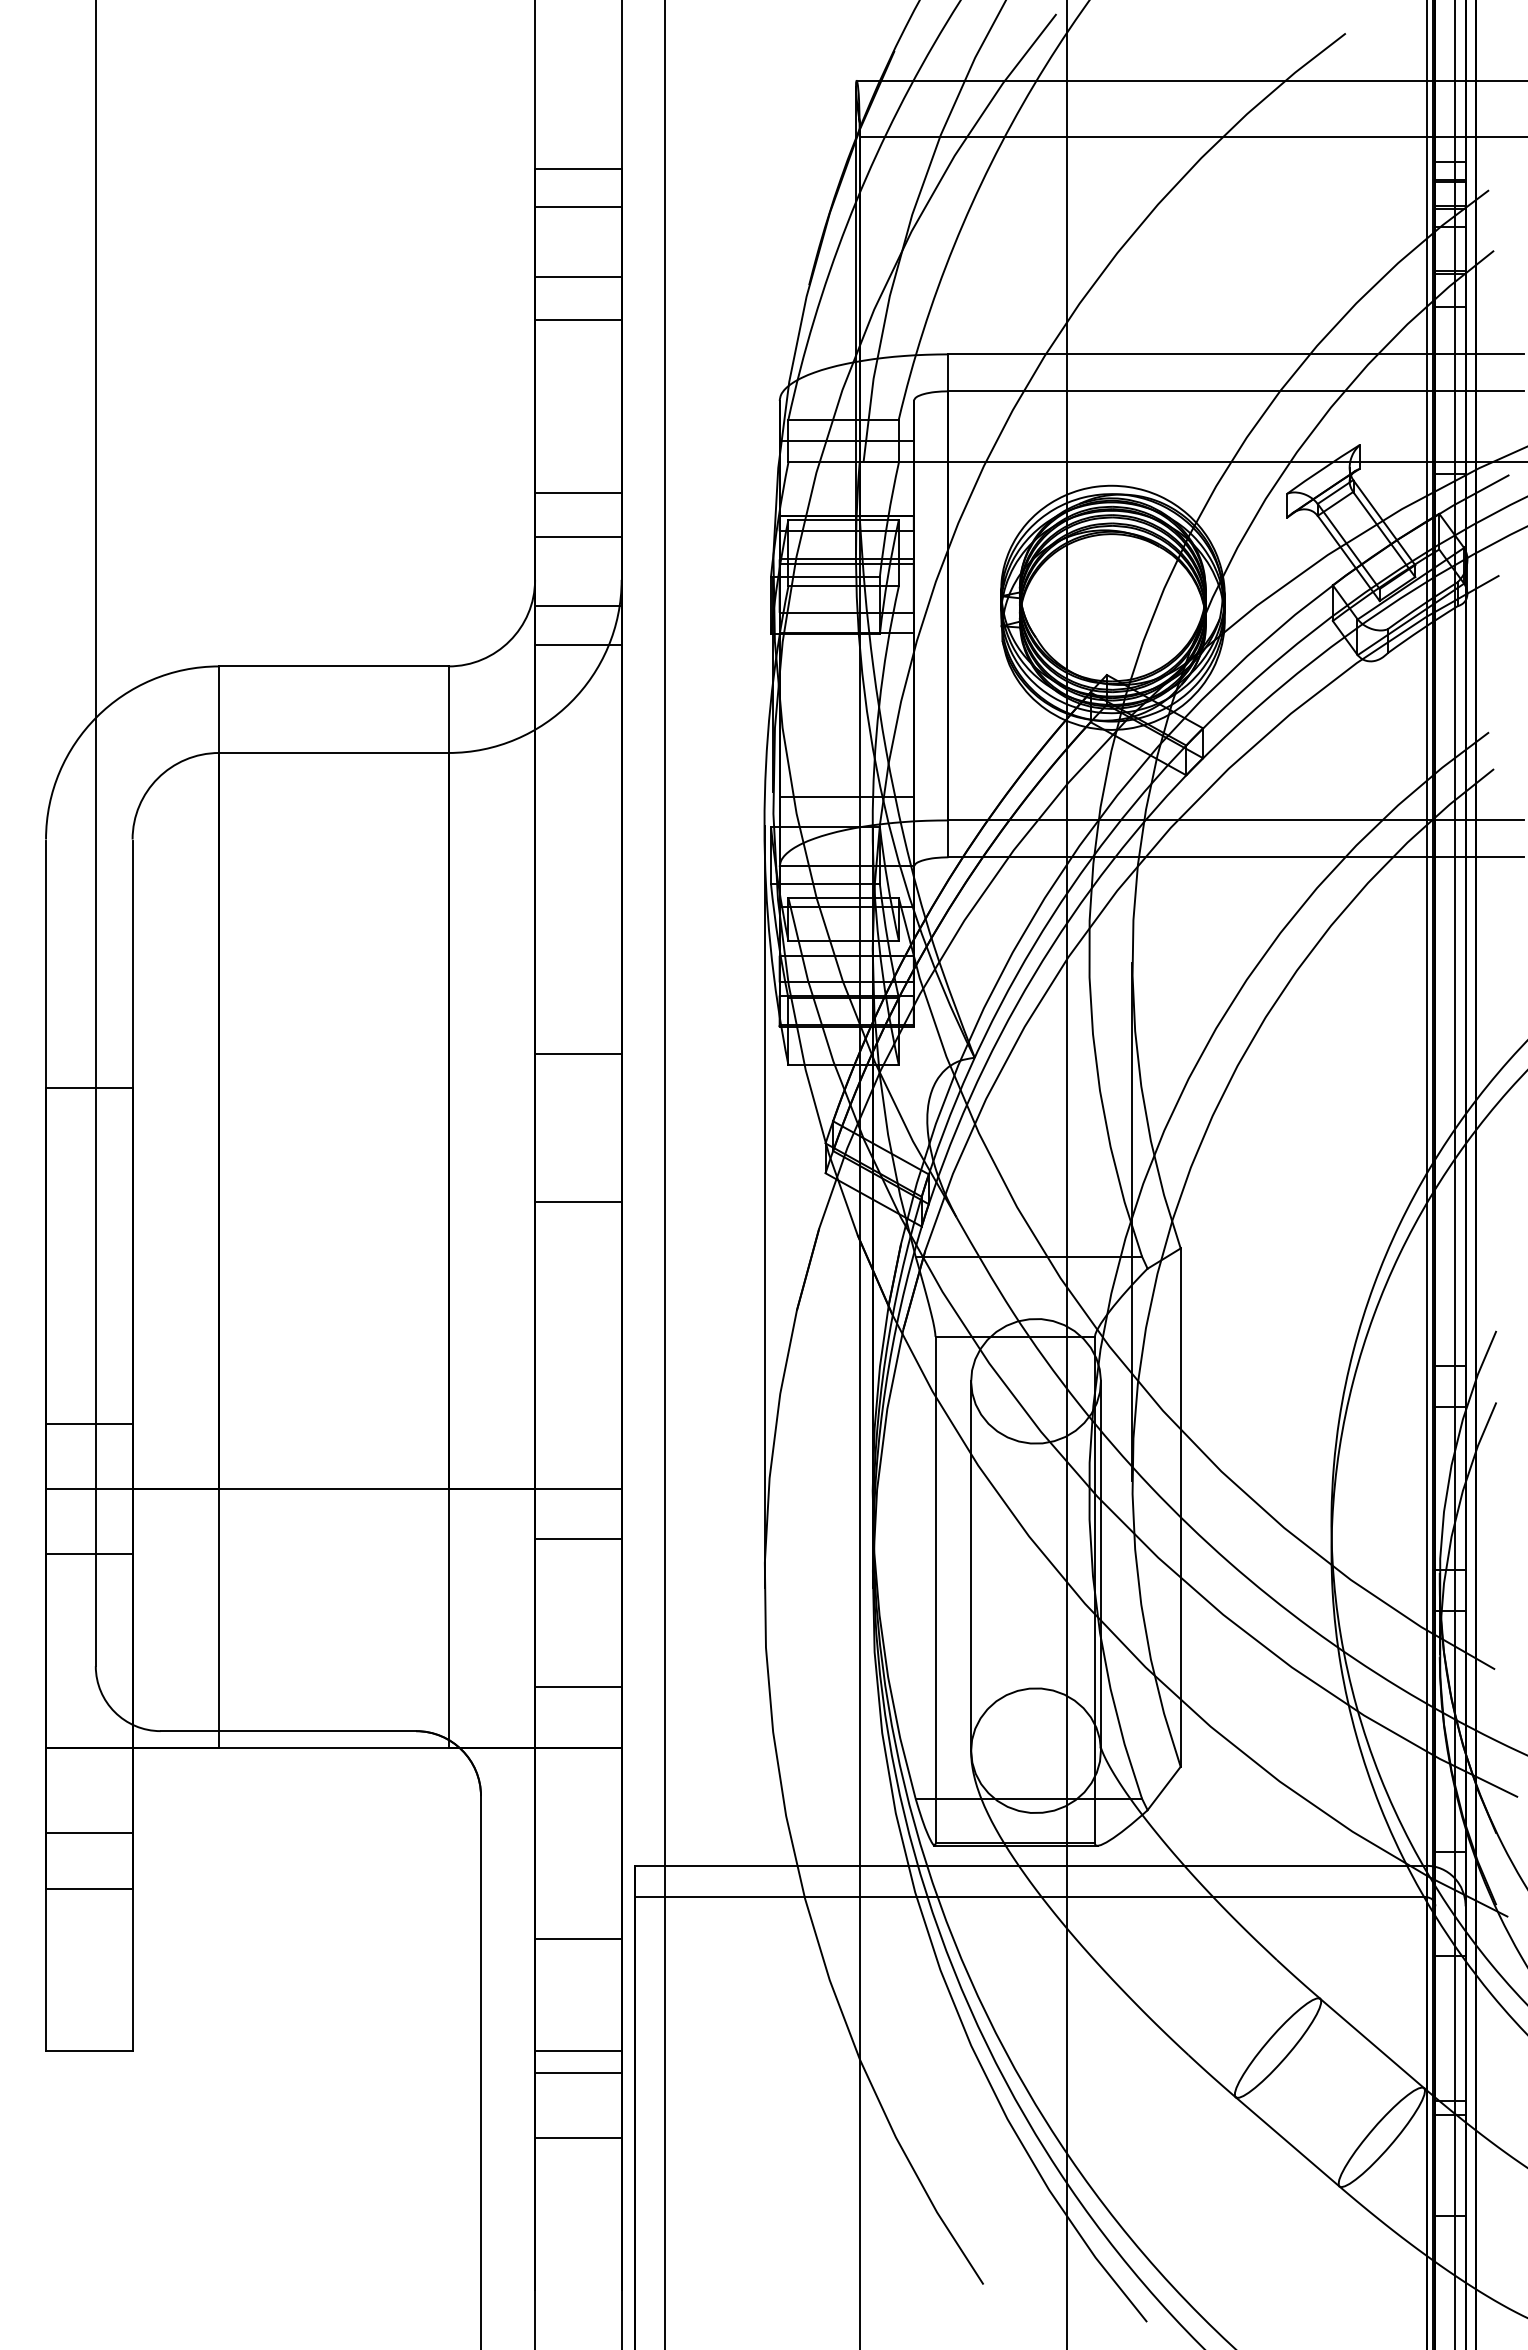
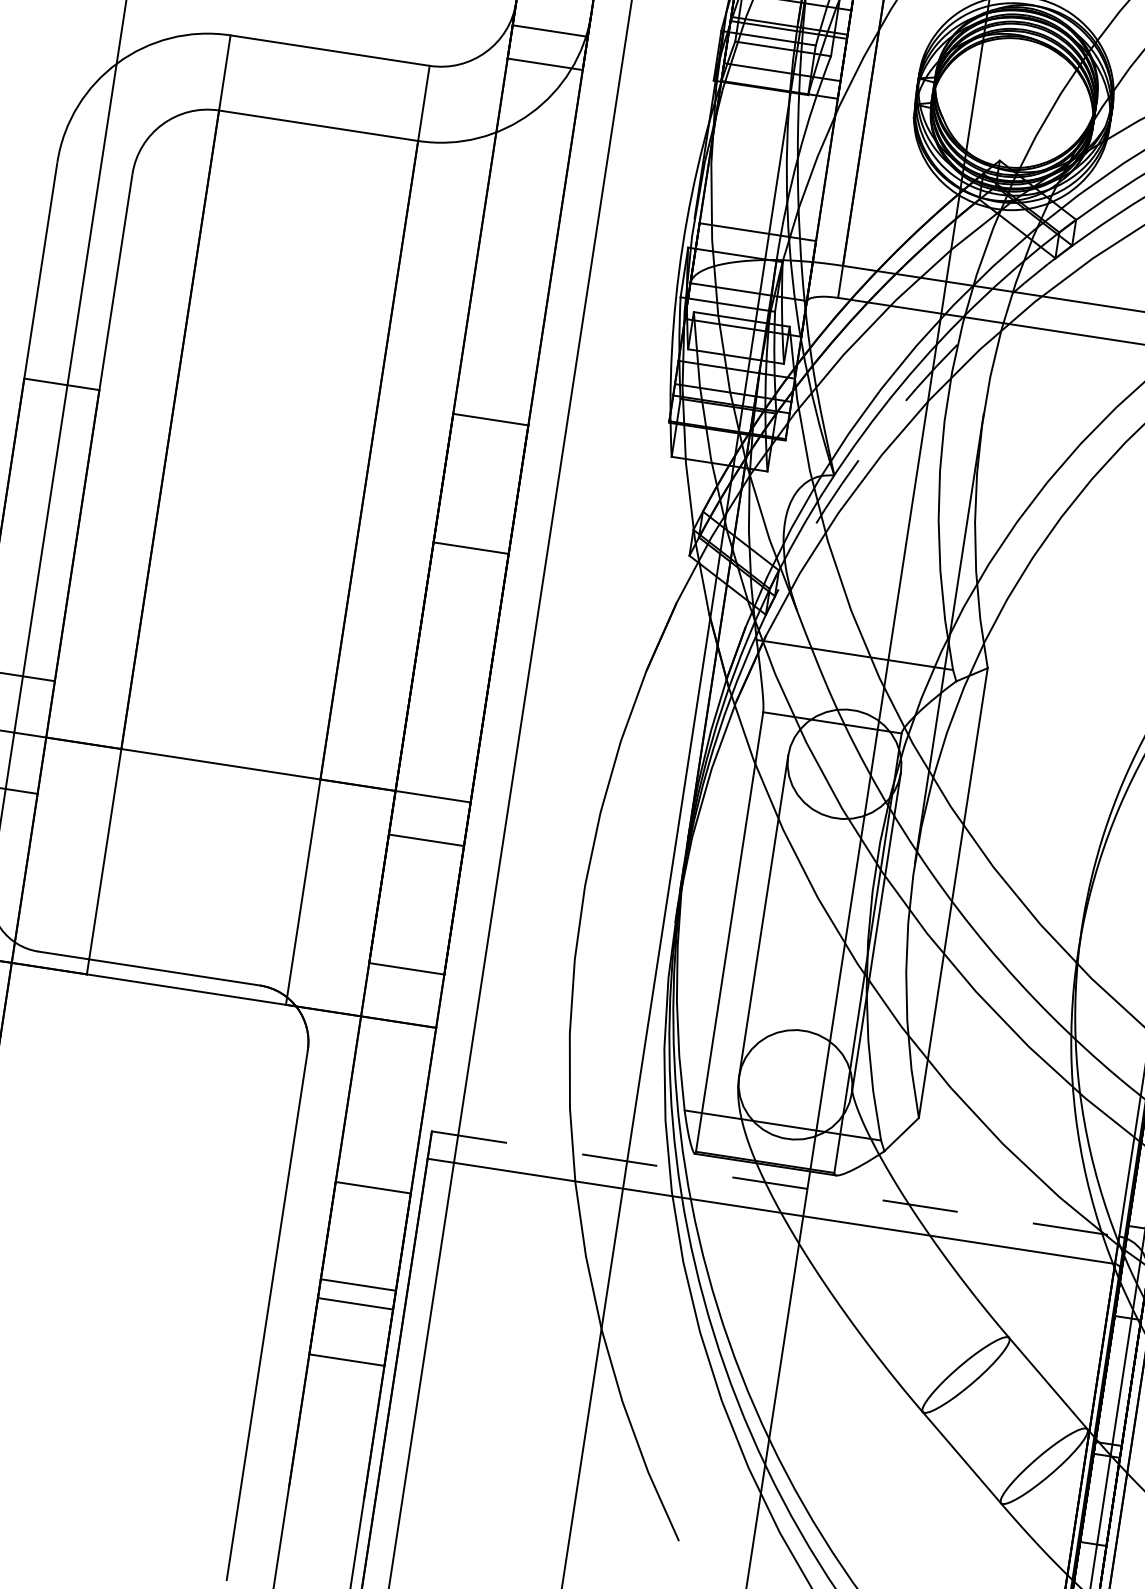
arc: (1033, 975) -> (896, 411), solid -> dashed
line: (764, 1206) -> (632, 576), removed
line: (1031, 1865) -> (776, 1183), solid -> dashed

